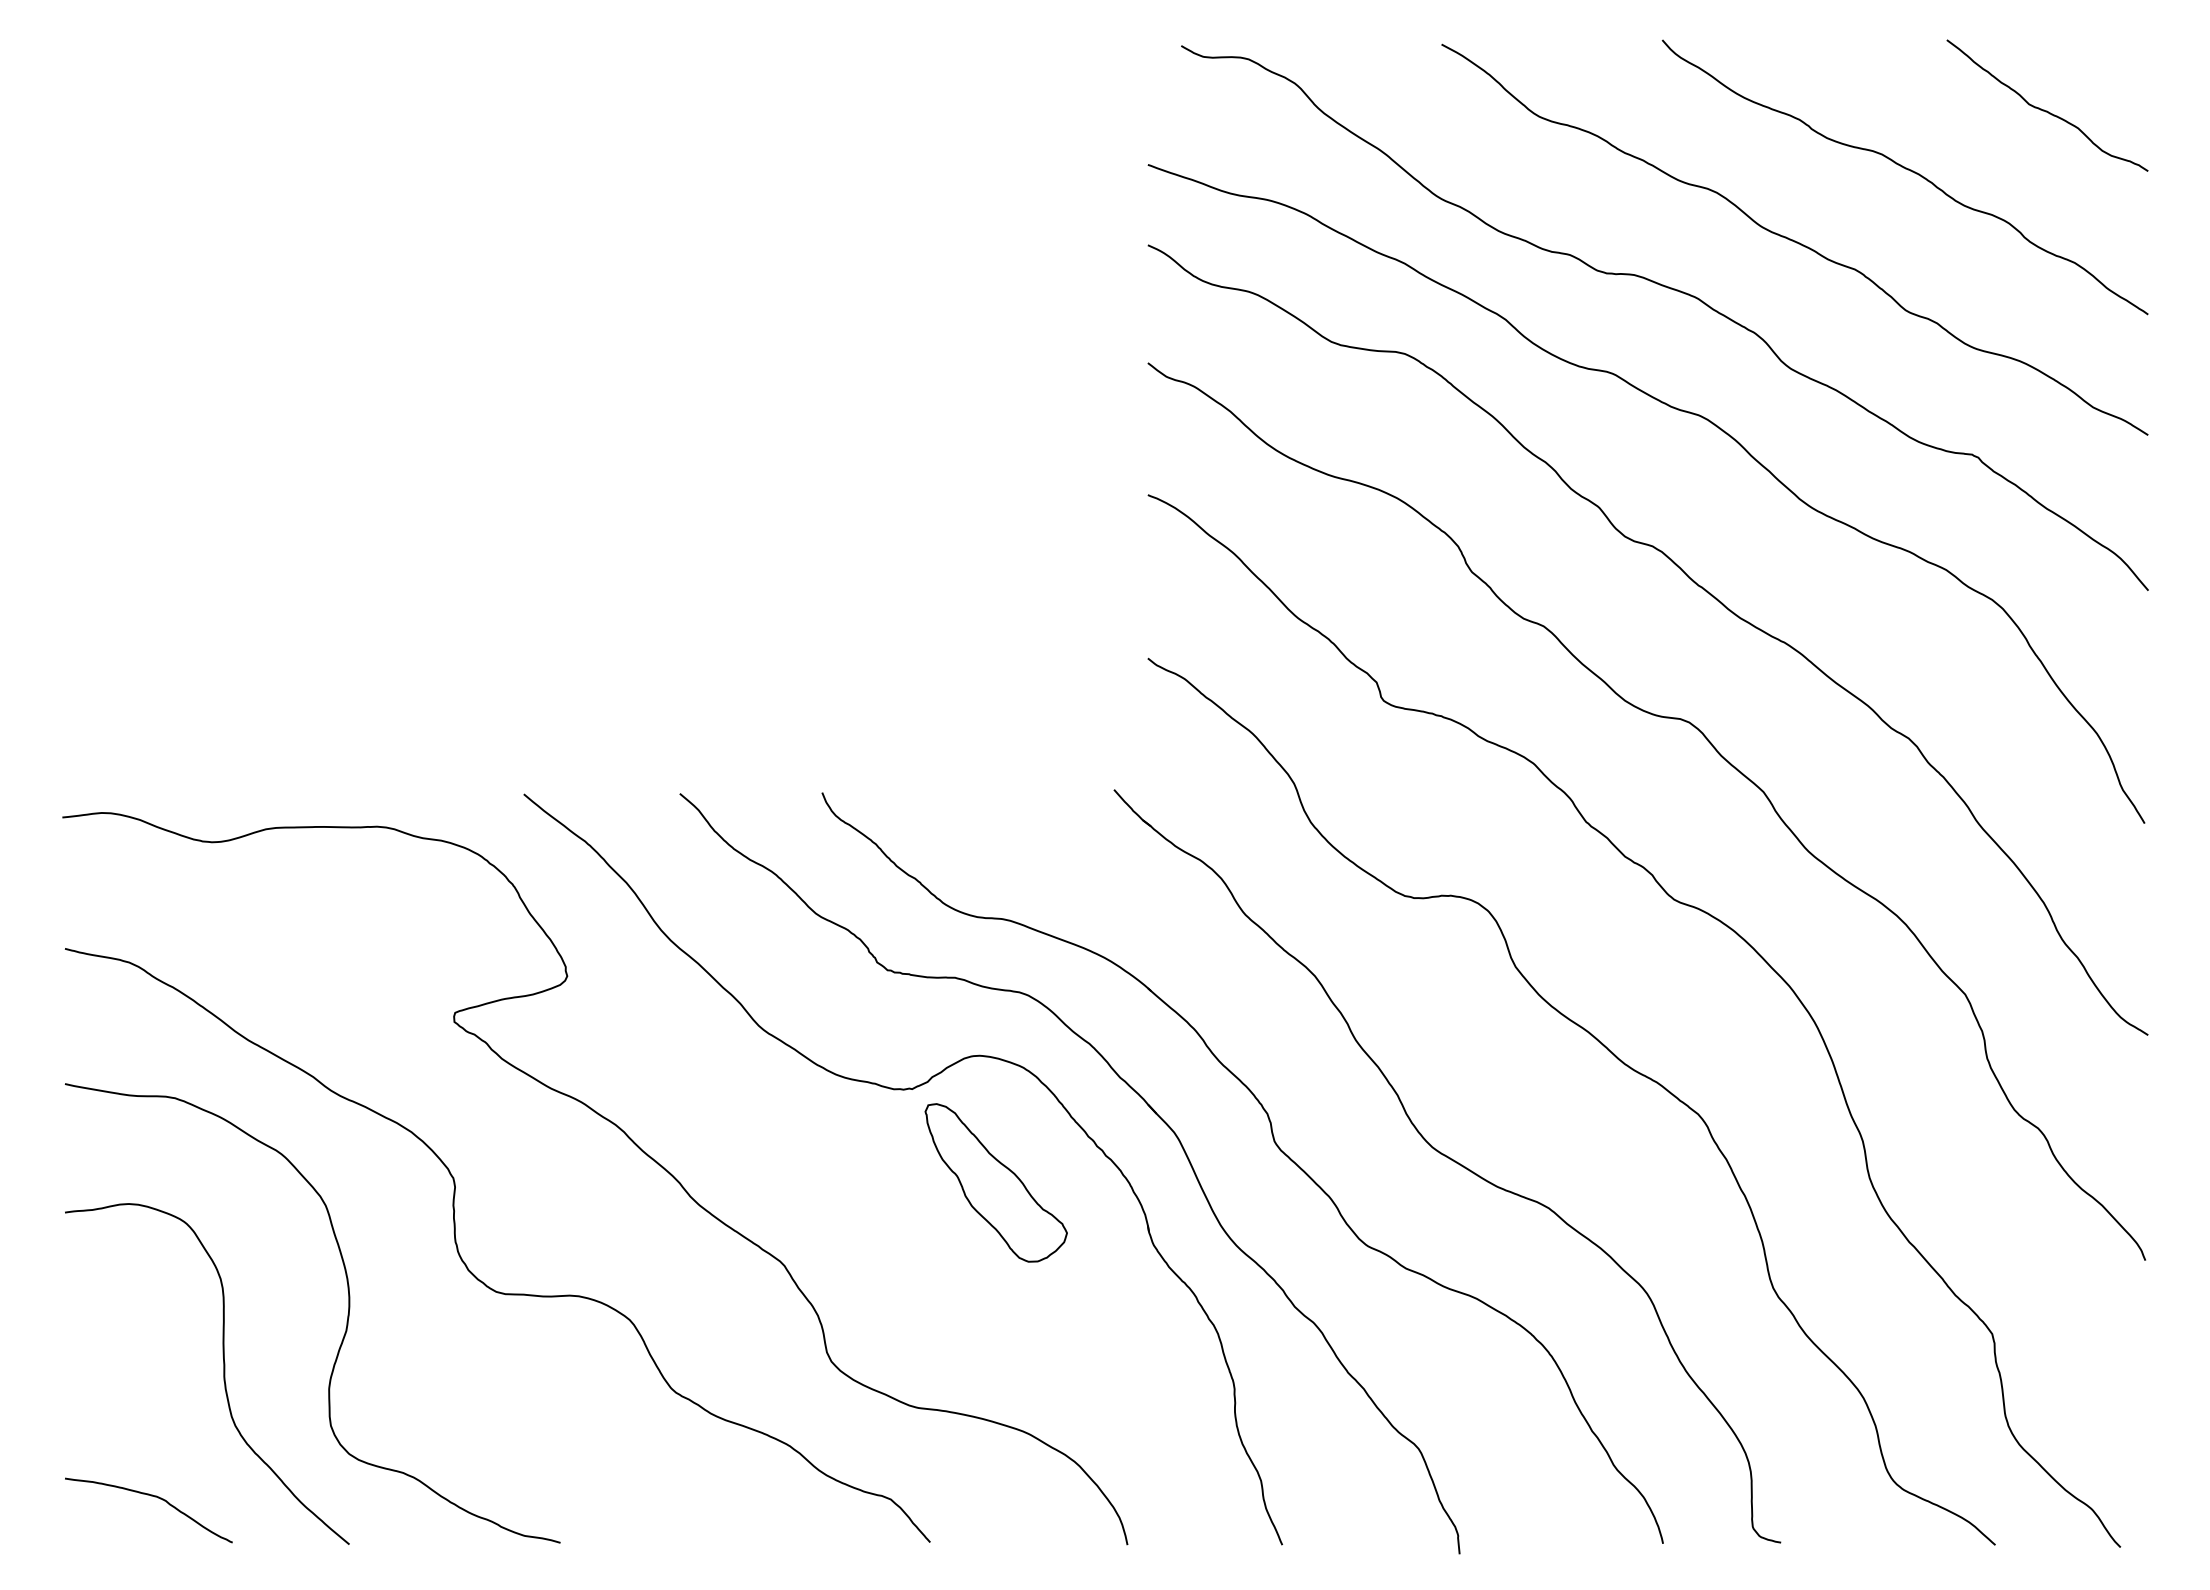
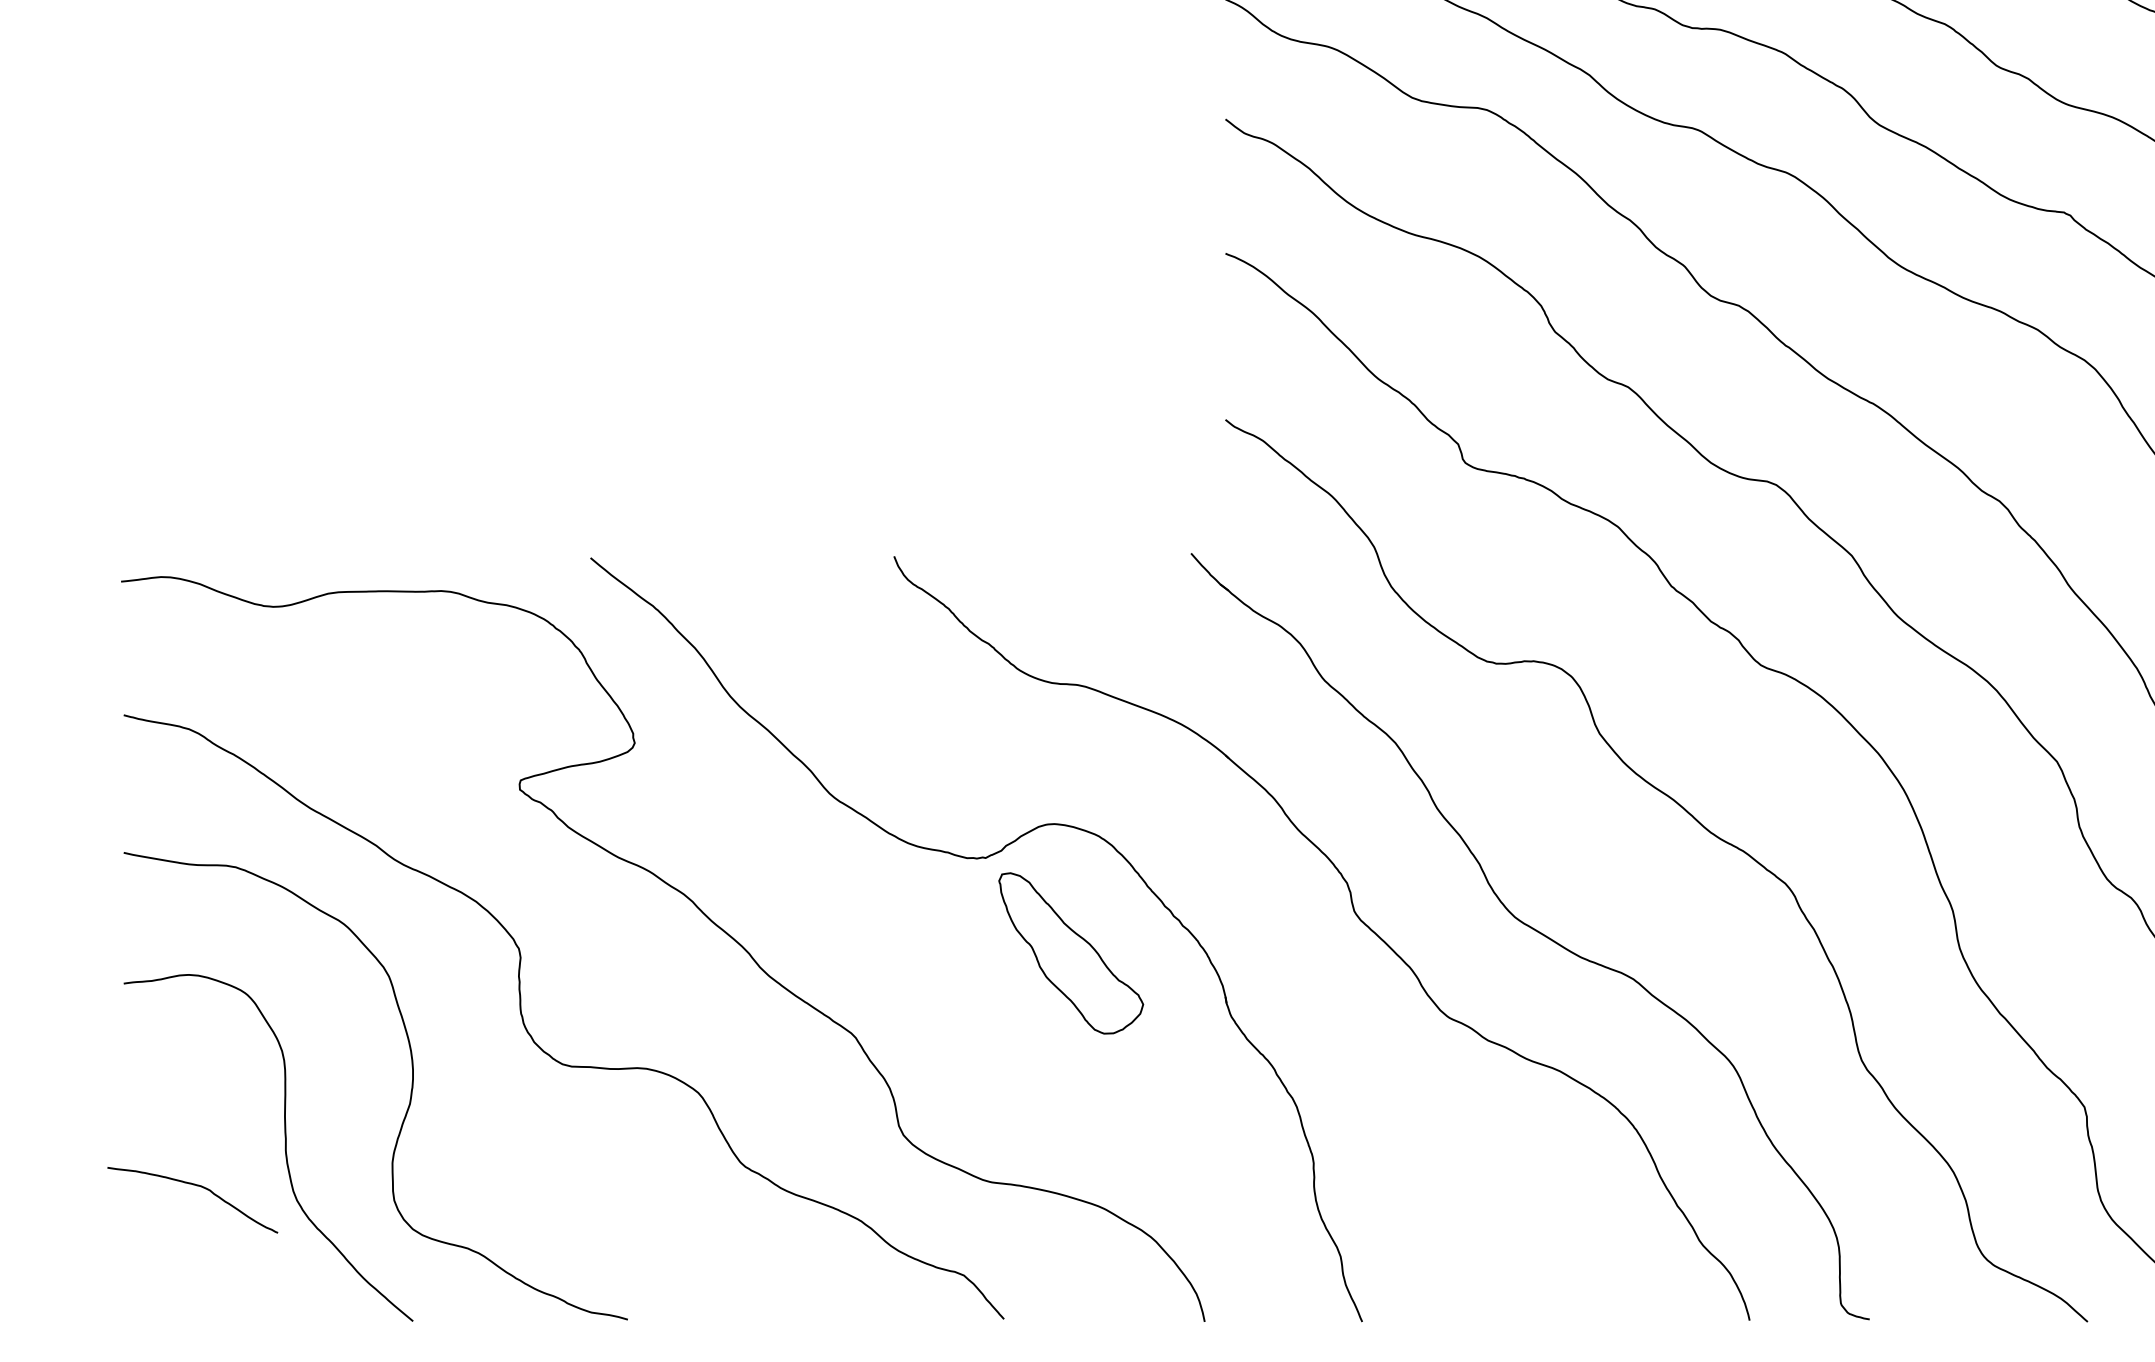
part: (1145, 1103) -> (1223, 872), removed
curve: (151, 1496) -> (195, 1185), moved

